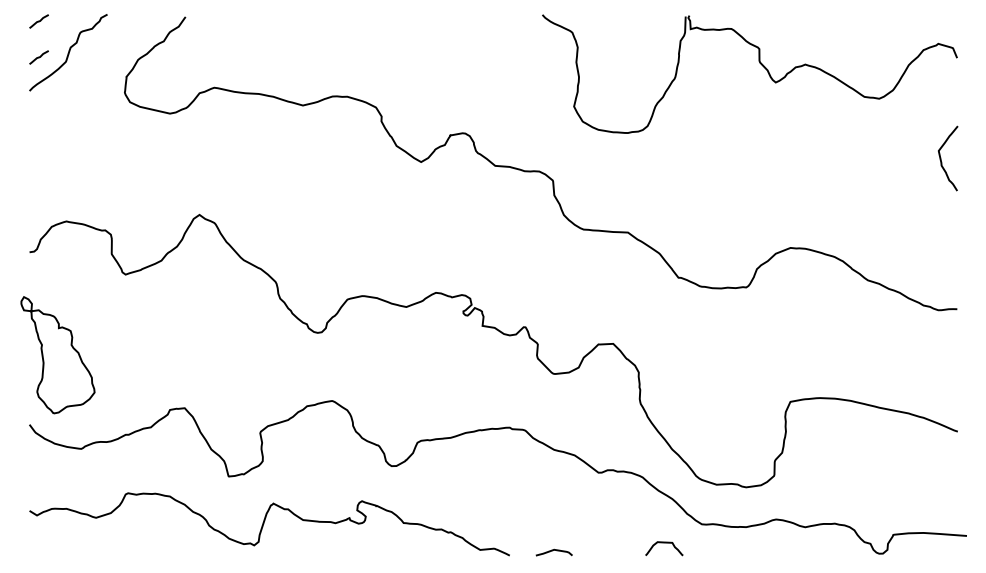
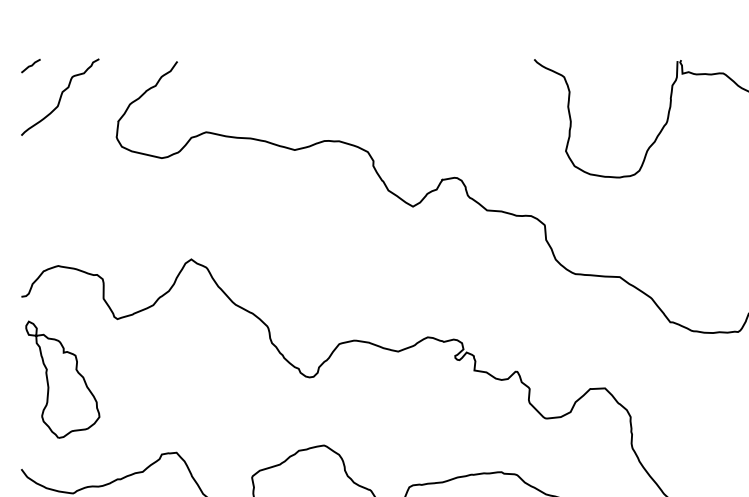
line: (38, 57) -> (30, 102), removed
part: (57, 355) -> (62, 380), moved

